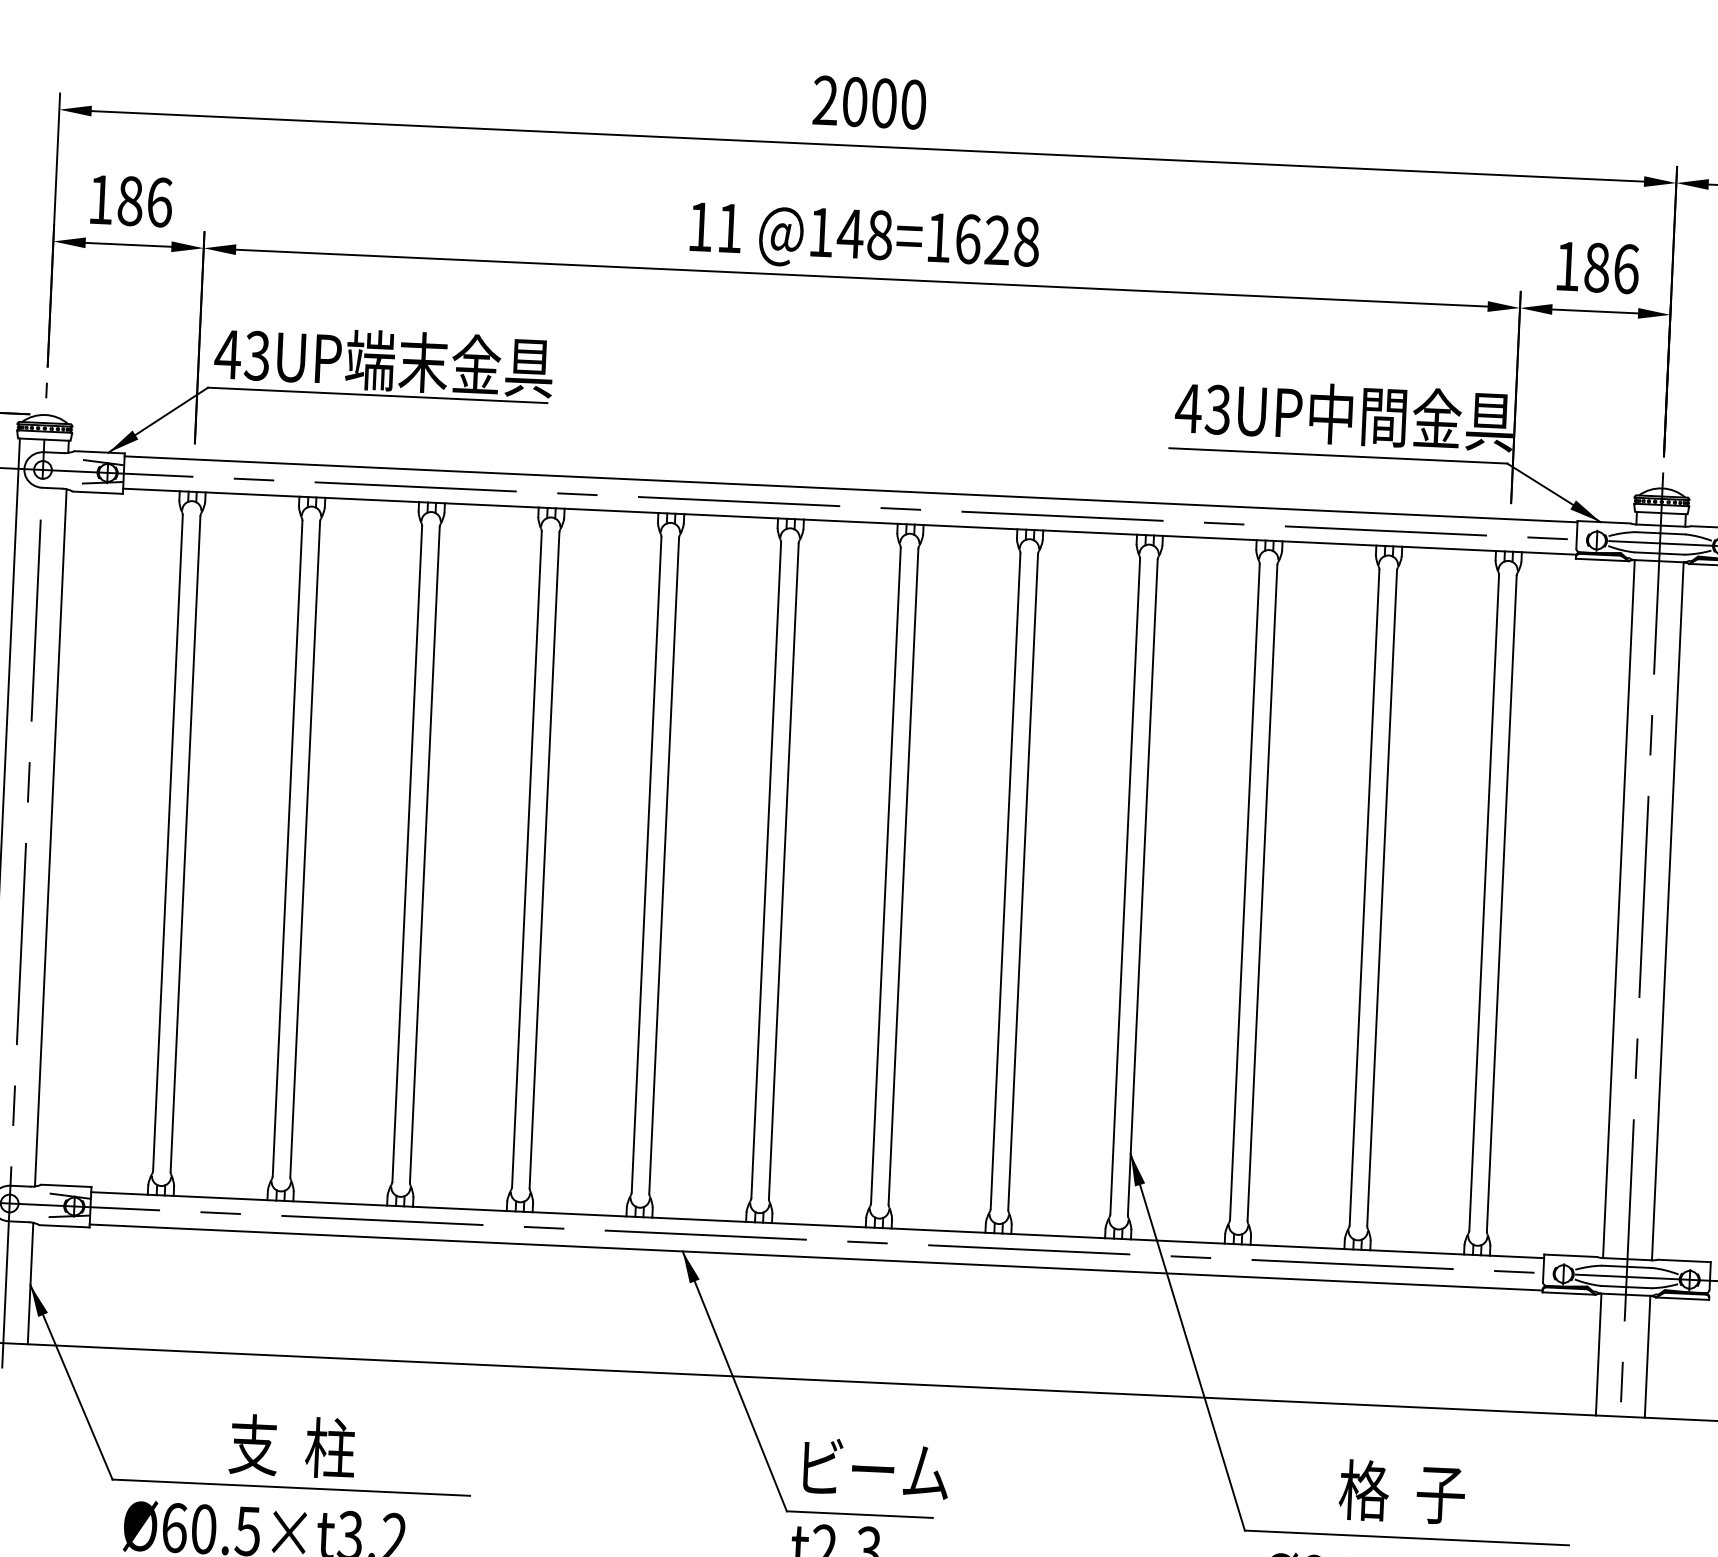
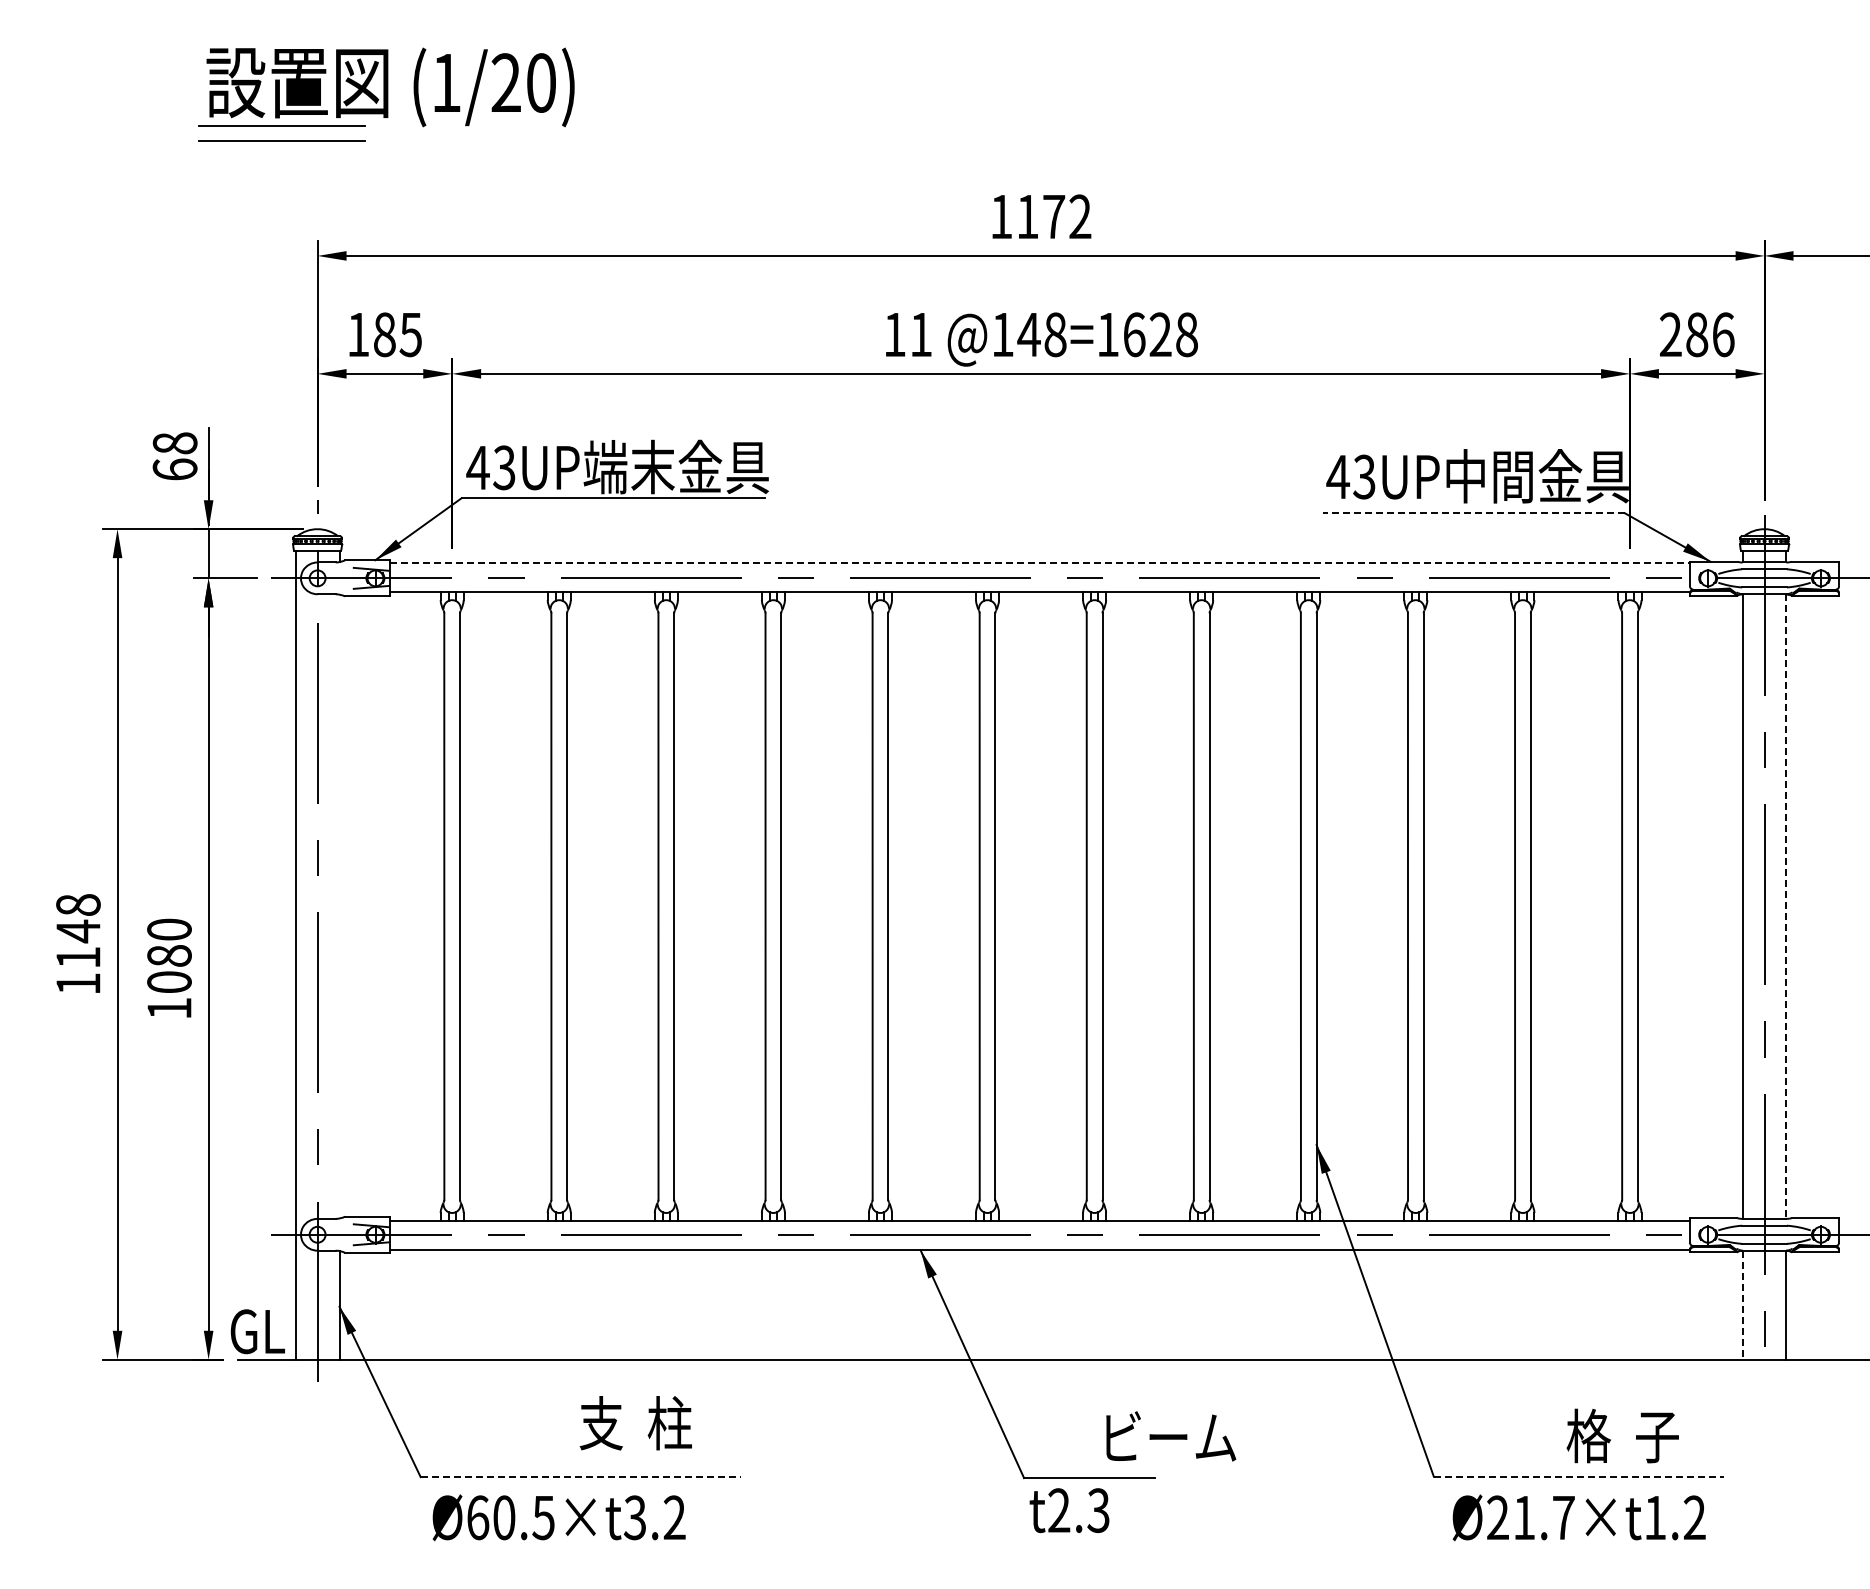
text: (869, 102) -> (1040, 216), 2000 -> 1172
text: (159, 202) -> (410, 334), 186 -> 185
text: (1567, 266) -> (1670, 334), 186 -> 286
line: (1338, 456) -> (1473, 513), solid -> dashed
line: (851, 488) -> (1040, 562), solid -> dashed
line: (50, 837) -> (339, 906), removed
line: (1667, 912) -> (1786, 907), solid -> dashed
line: (1598, 1354) -> (1742, 1305), solid -> dashed
text: (291, 1446) -> (635, 1423), moved
text: (876, 1468) -> (1171, 1436), moved
line: (291, 1488) -> (580, 1477), solid -> dashed
text: (1401, 1491) -> (1622, 1435), moved
line: (1407, 1537) -> (1579, 1476), solid -> dashed

